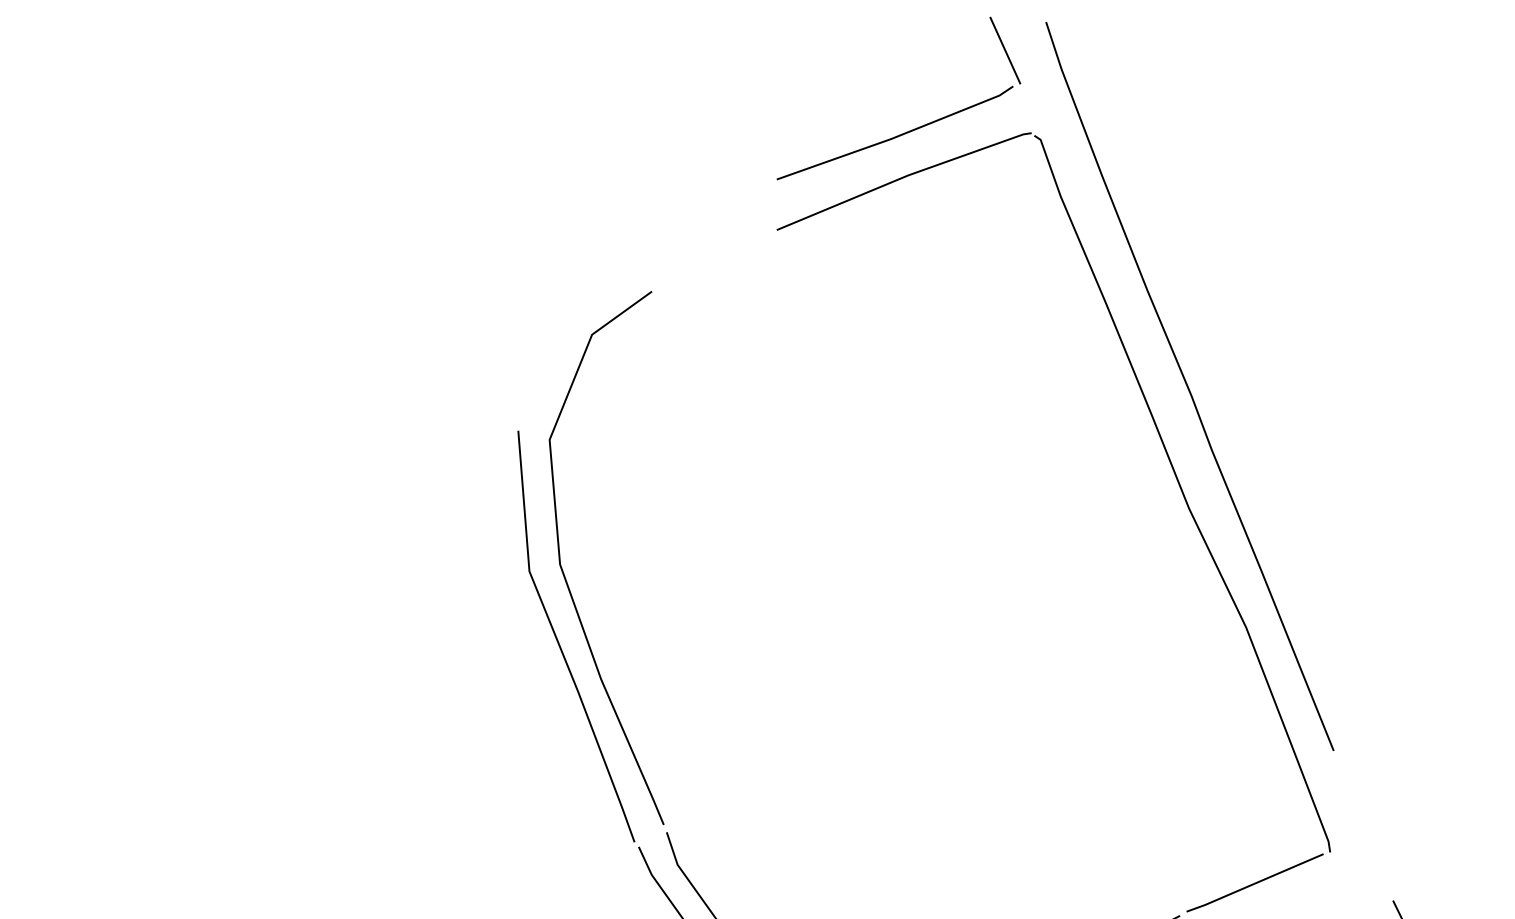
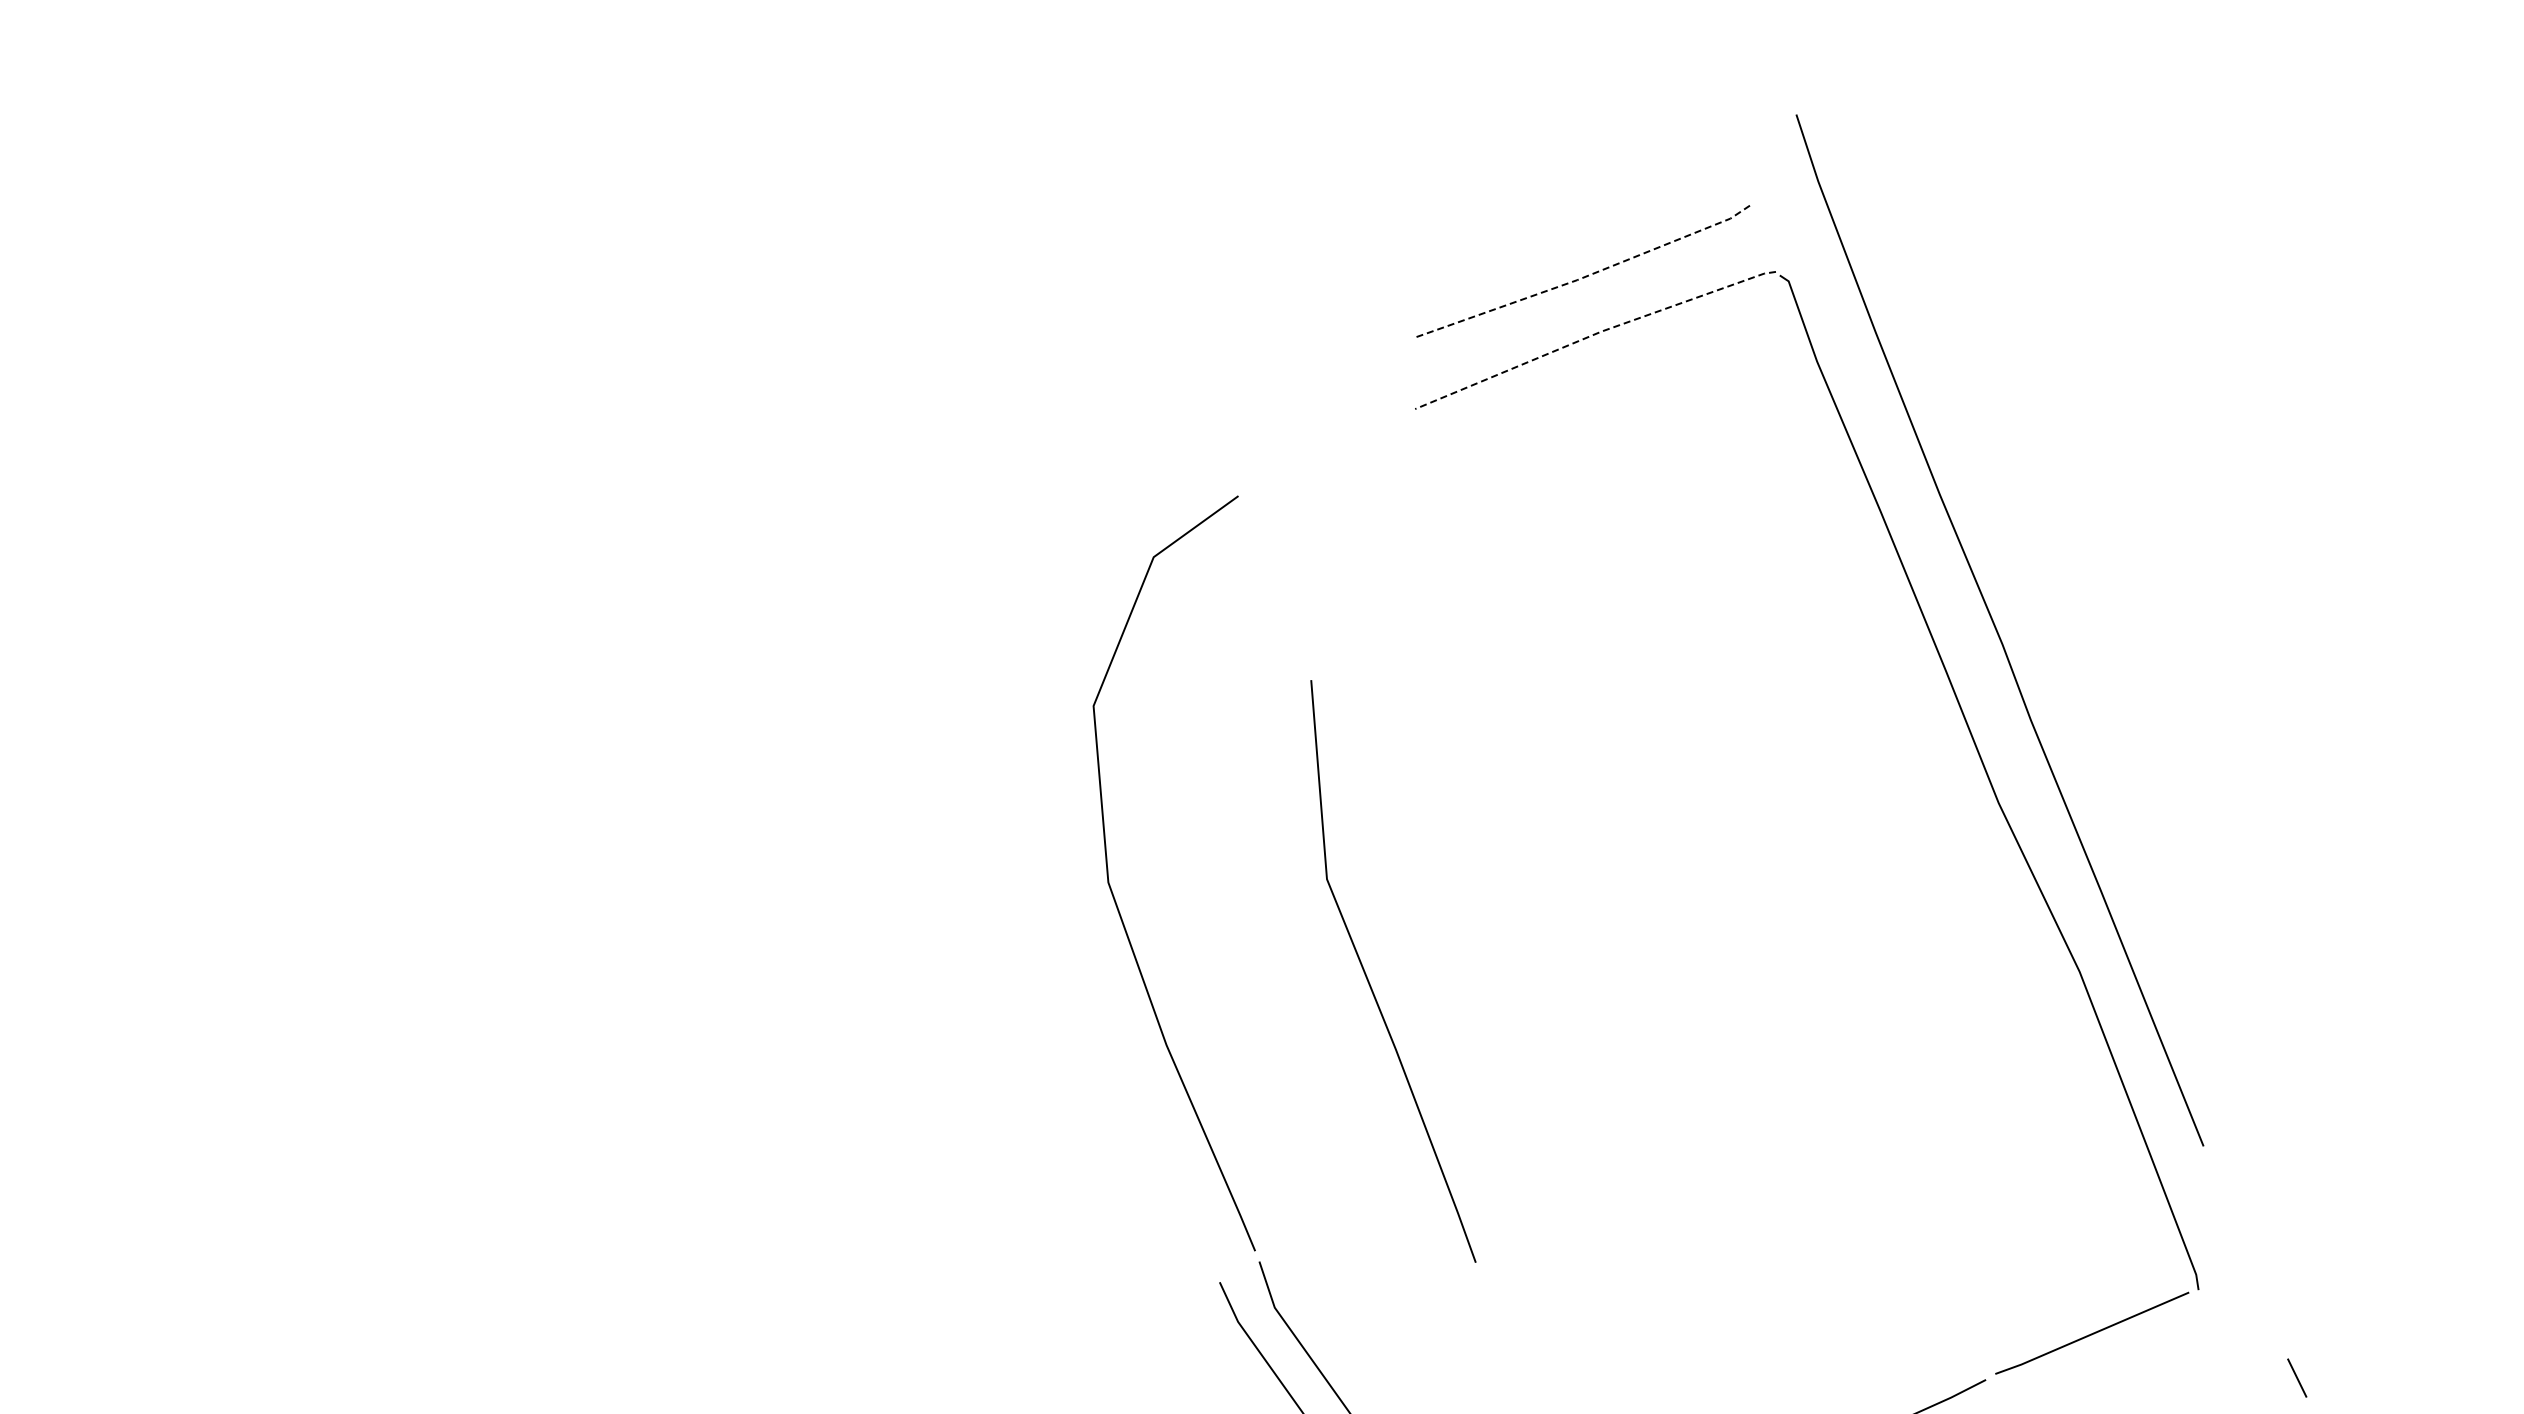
line: (1005, 50) -> (1738, 154), removed
line: (897, 136) -> (1585, 276), solid -> dashed
line: (903, 177) -> (1594, 334), solid -> dashed
line: (560, 645) -> (1370, 983), moved

